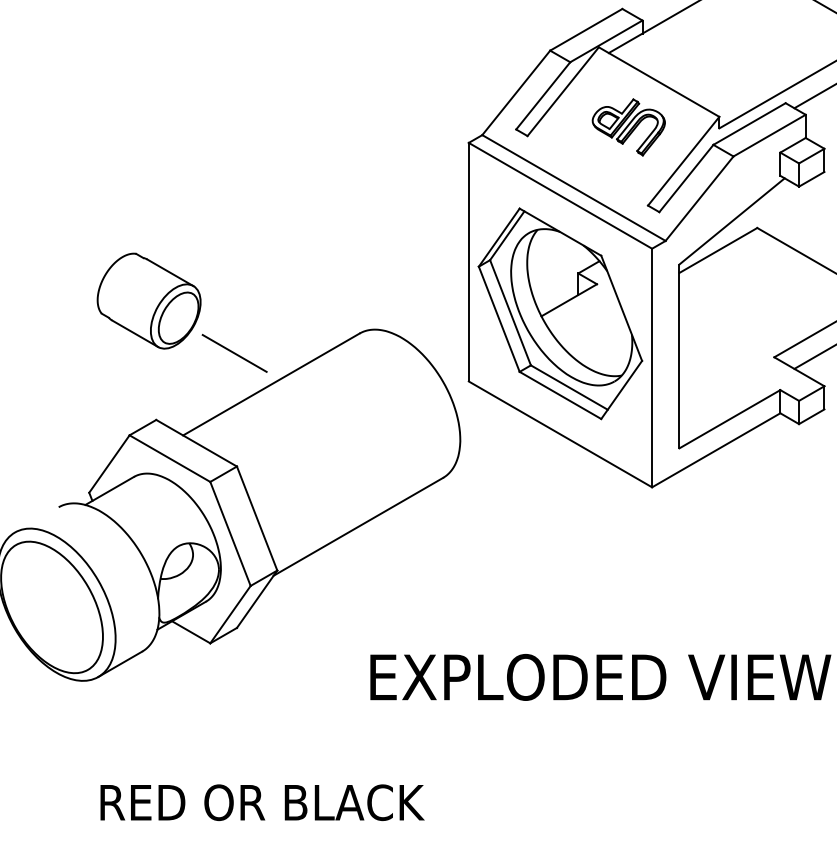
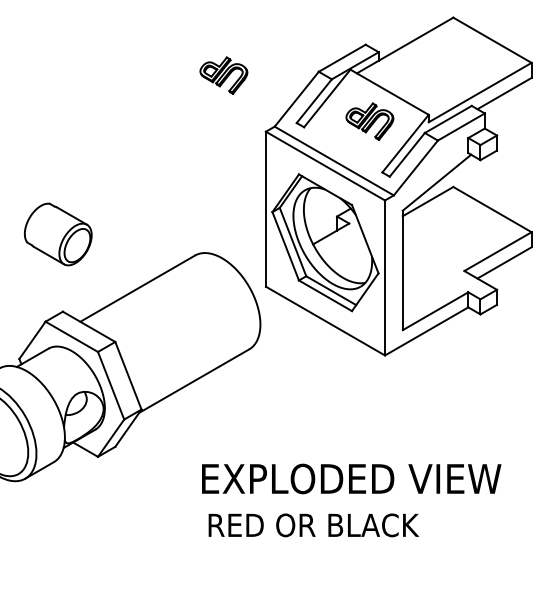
part: (403, 56) -> (223, 75), added
line: (234, 353) -> (113, 268), removed
text: (261, 802) -> (313, 525), moved

